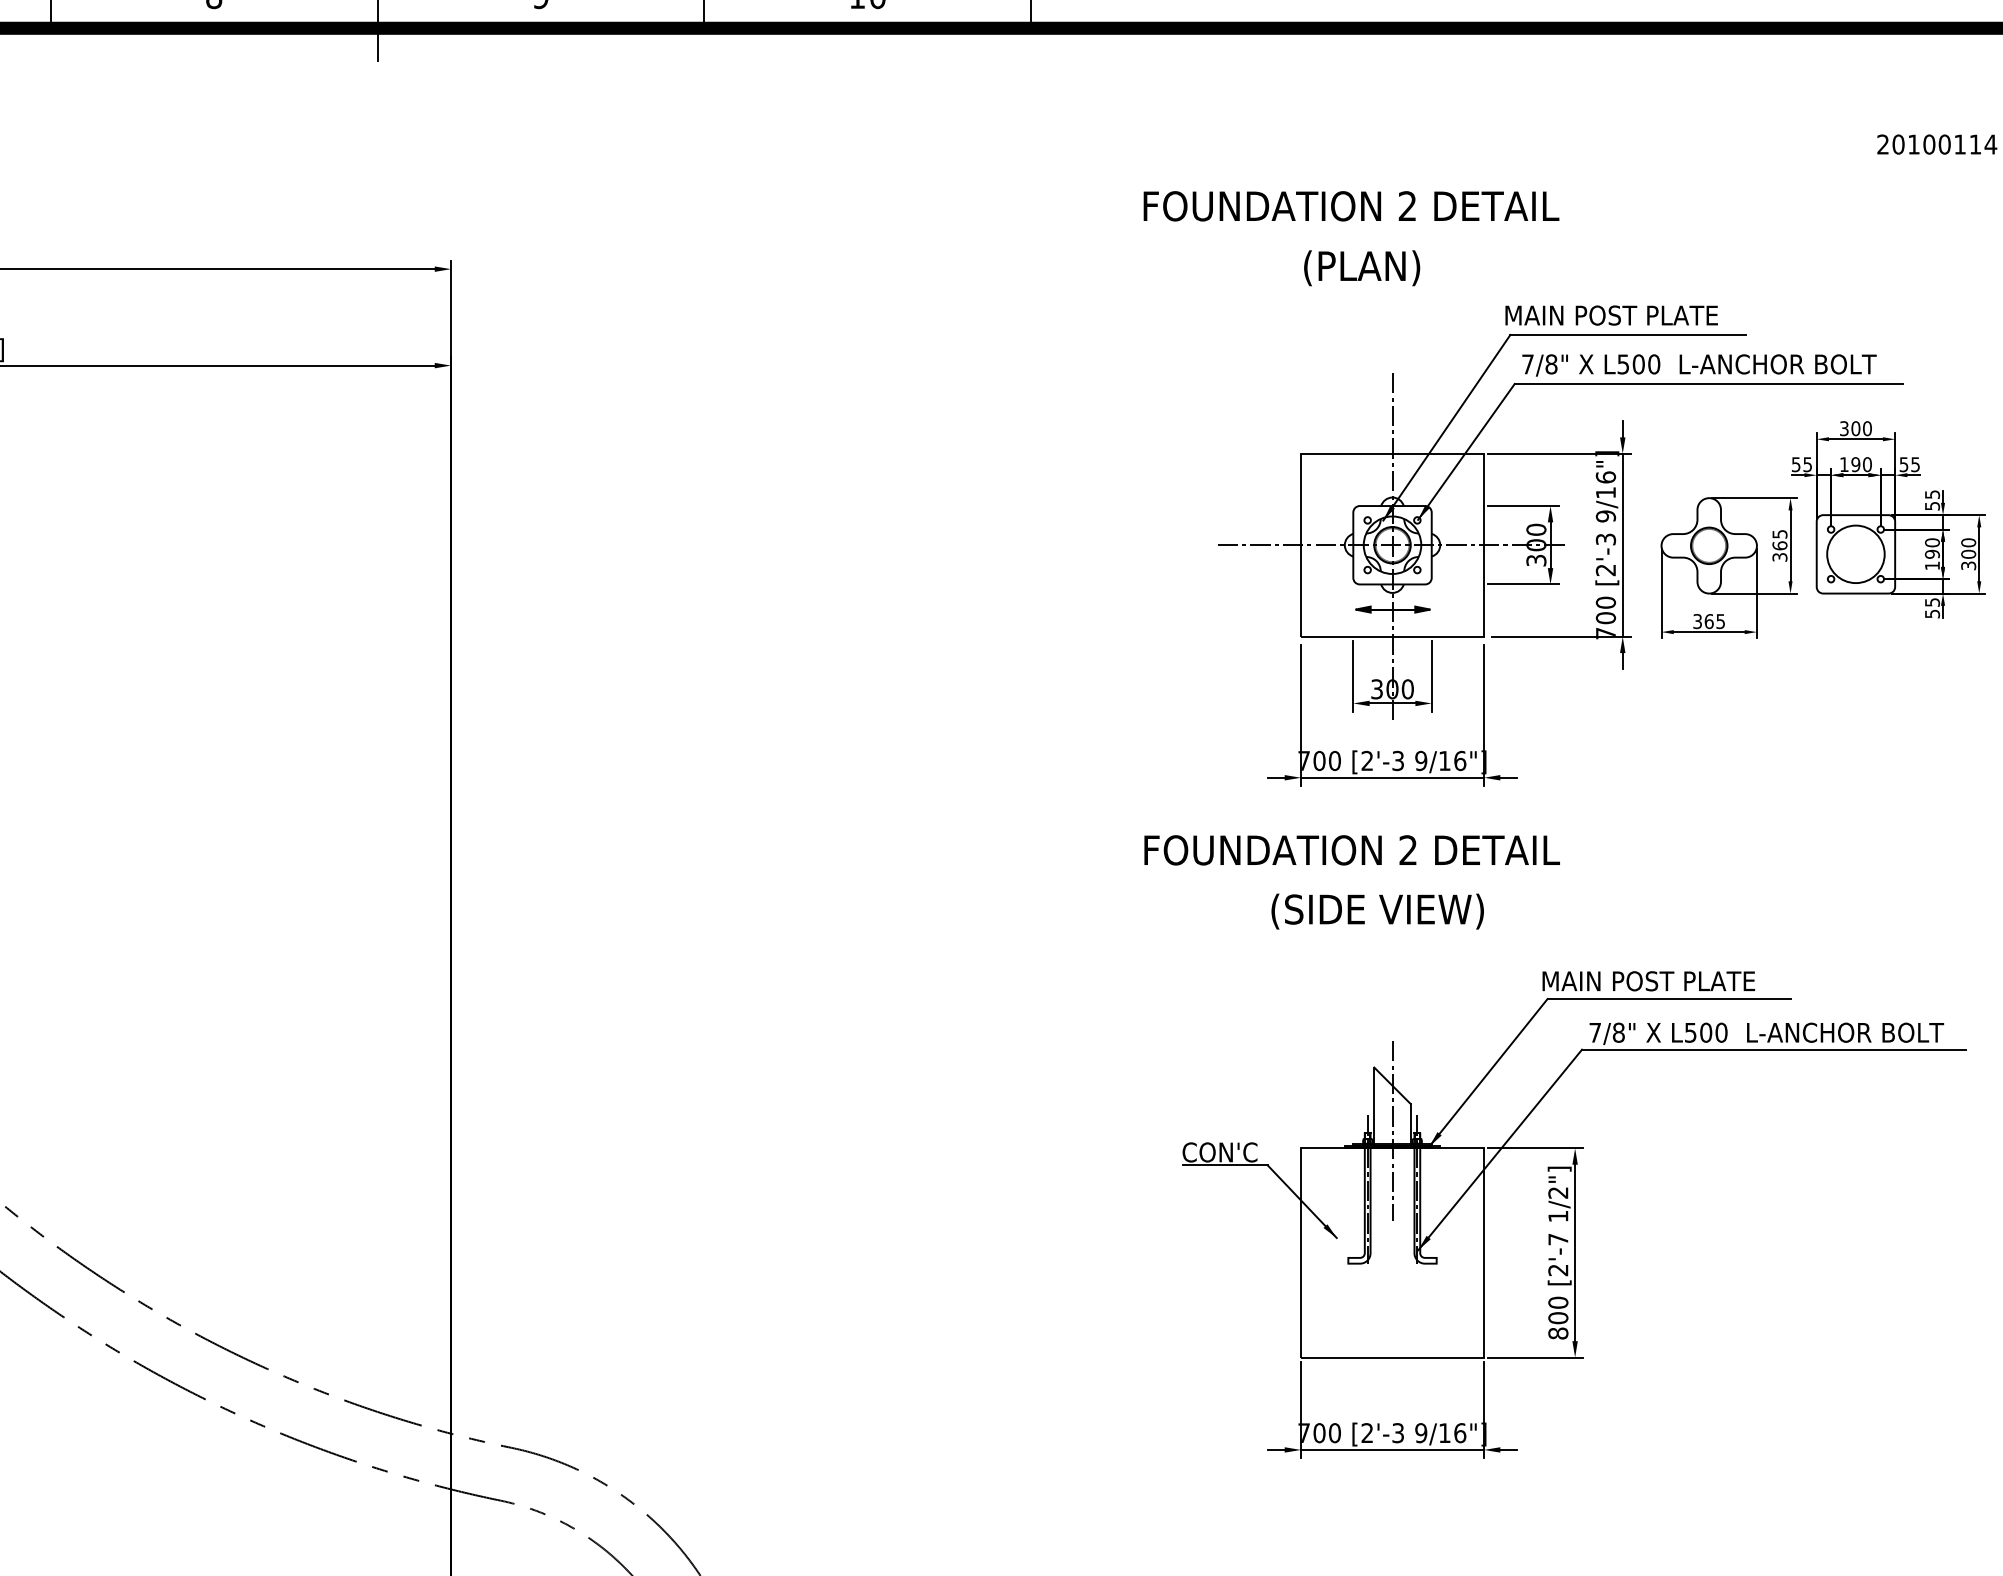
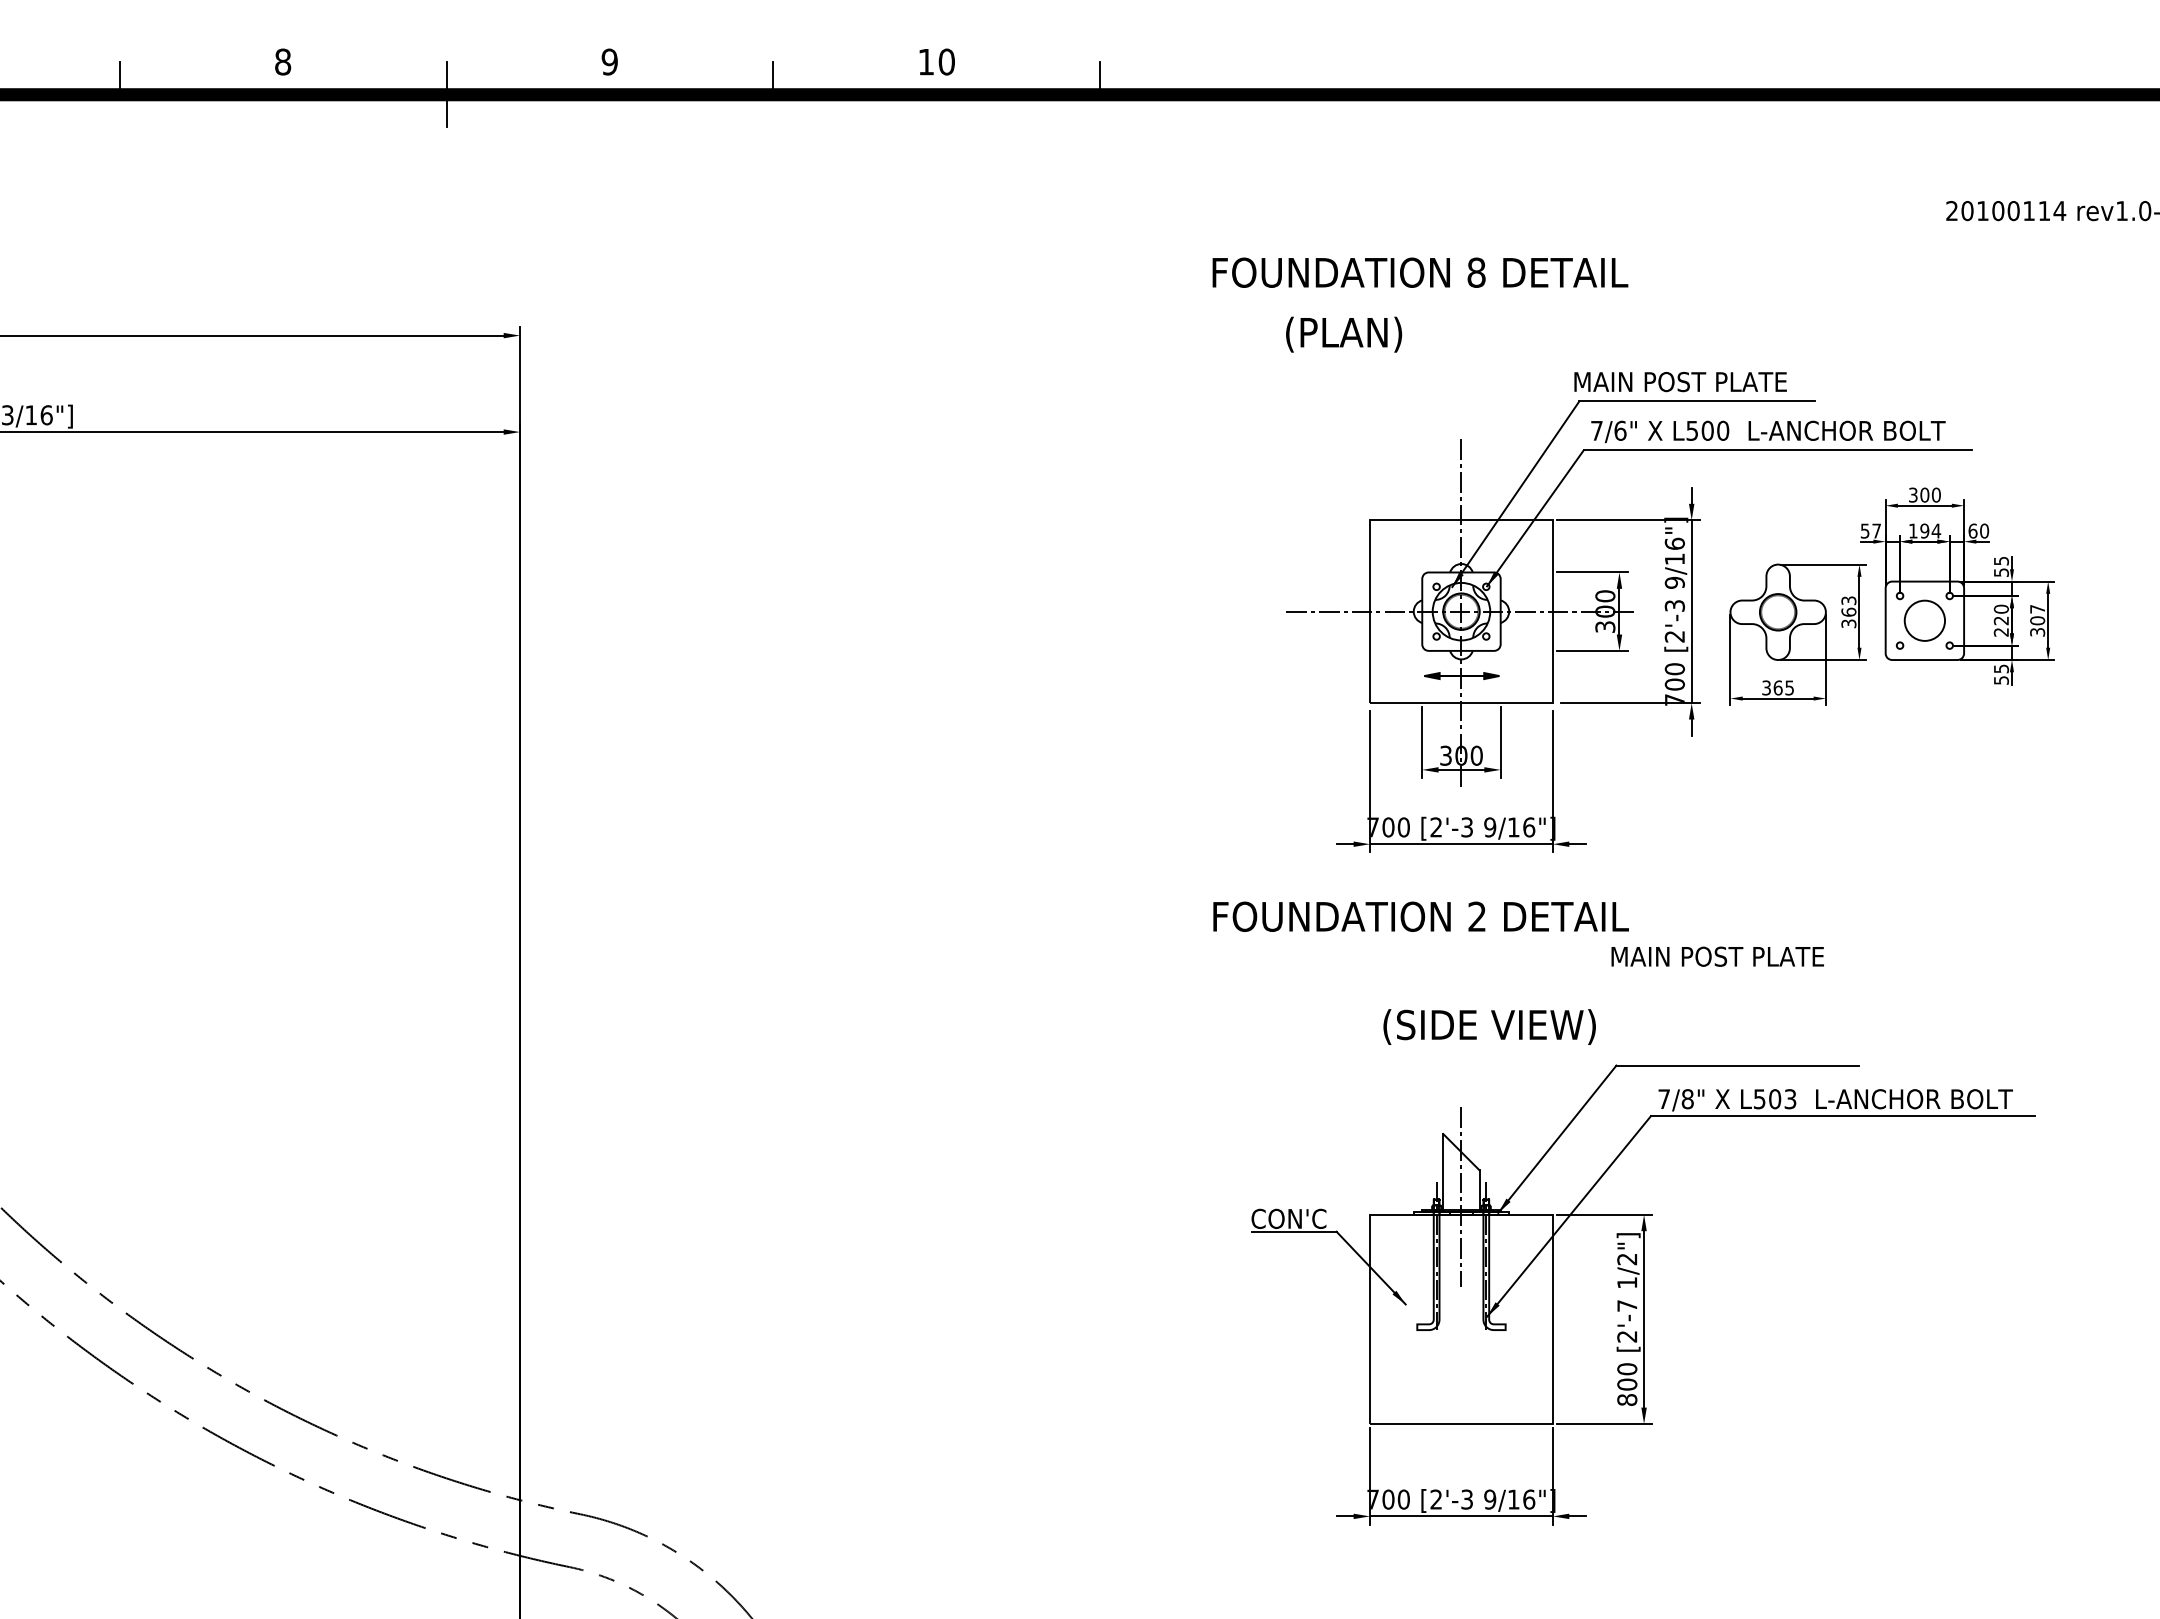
text: (1407, 206) -> (1476, 272), 2 -> 8
text: (1362, 268) -> (1344, 334), moved
text: (1551, 364) -> (1620, 430), 7/8" -> 7/6"
text: (1807, 464) -> (1876, 530), 55 -> 57
text: (1867, 464) -> (1936, 530), 190 -> 194
text: (1909, 464) -> (1978, 530), 55 -> 60
text: (1779, 534) -> (1848, 600), 365 -> 363
text: (1968, 542) -> (2037, 608), 300 -> 307
circle: (1855, 554) -> (1924, 620), size x0.7
text: (1931, 560) -> (2000, 626), 190 -> 220
text: (1377, 911) -> (1489, 1026), moved
text: (1648, 981) -> (1717, 956), moved
text: (1721, 1033) -> (1790, 1099), L500 -> L503

